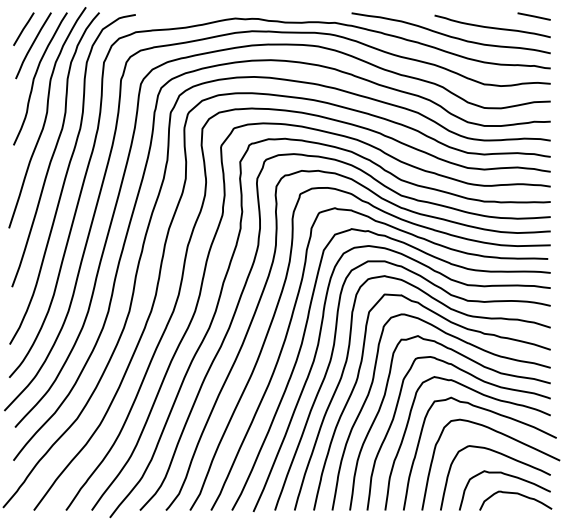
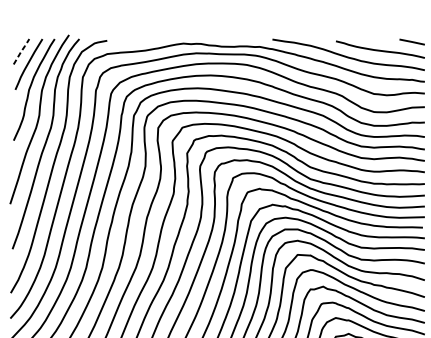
line: (23, 28) -> (21, 51), solid -> dashed

